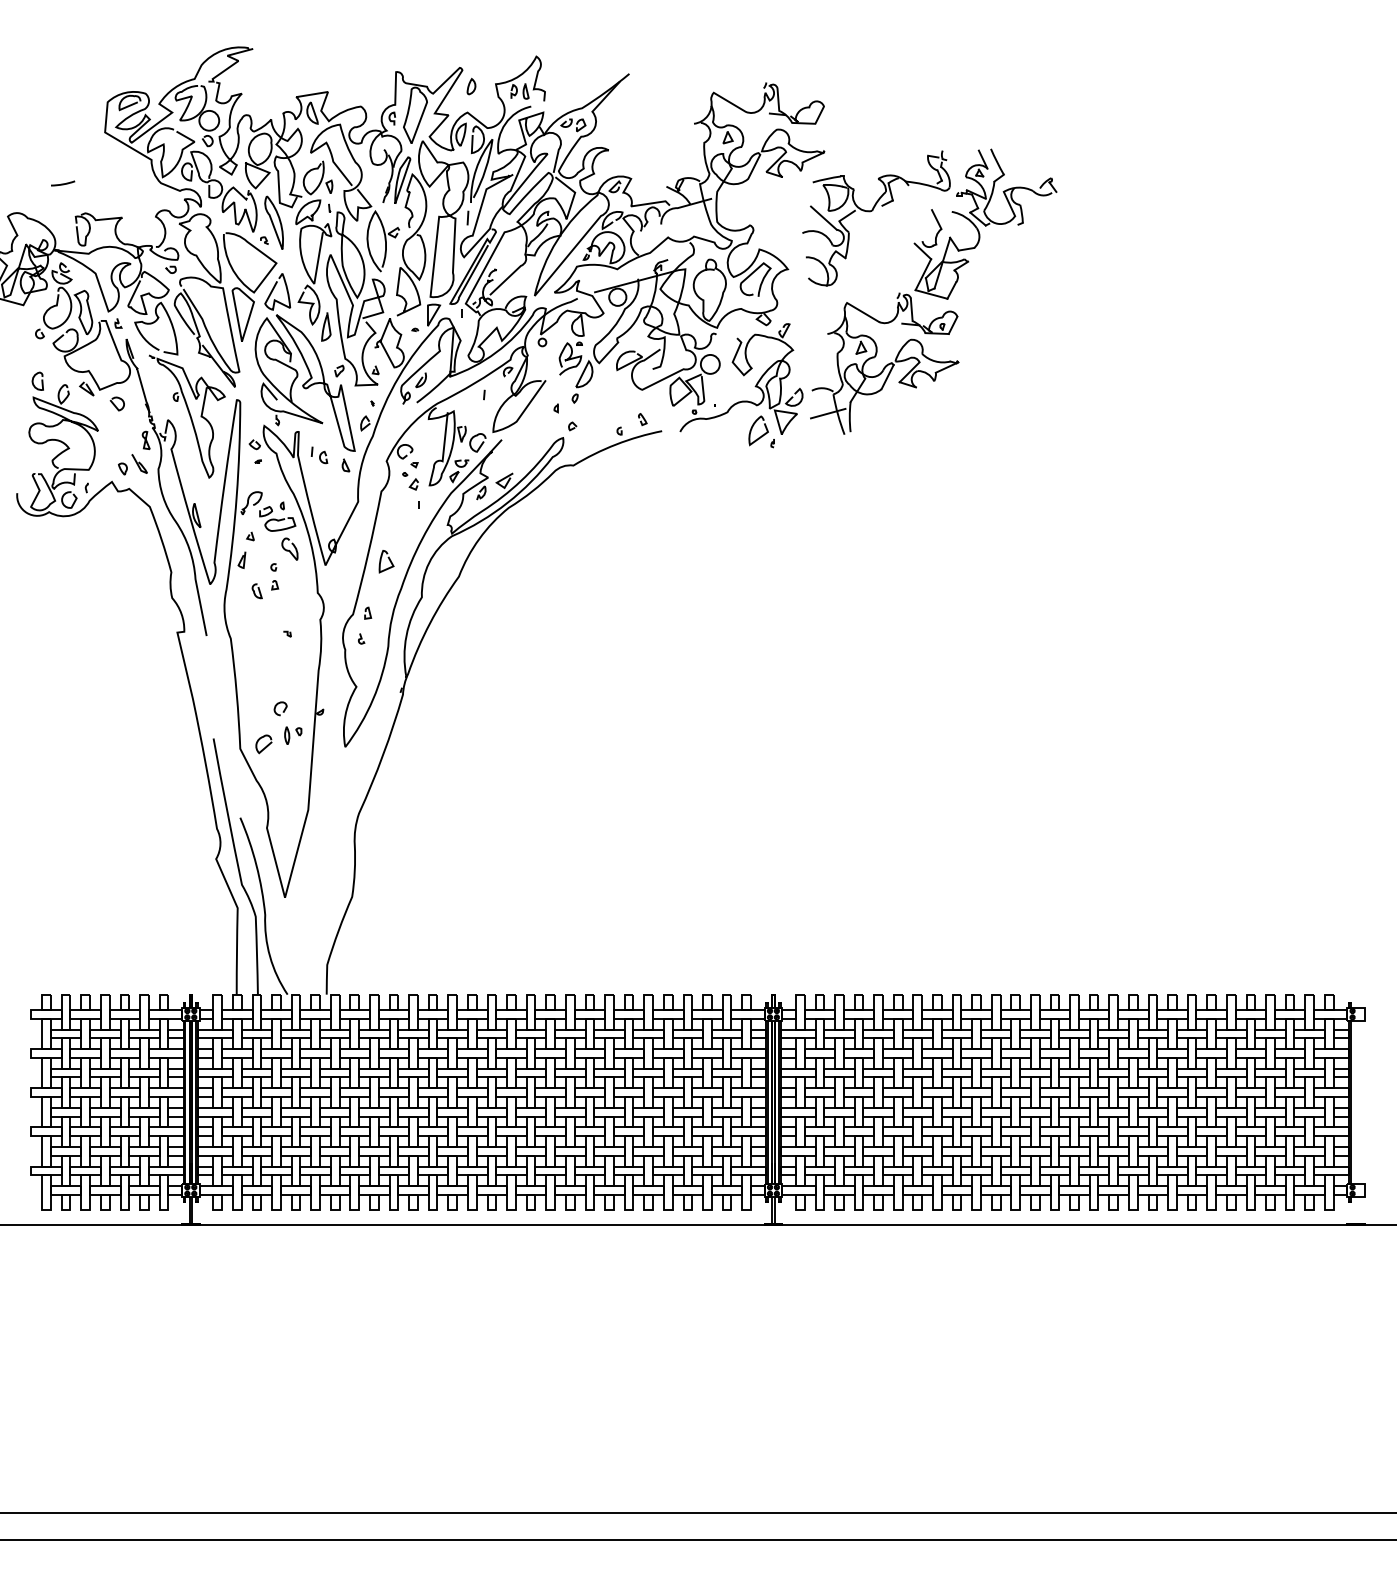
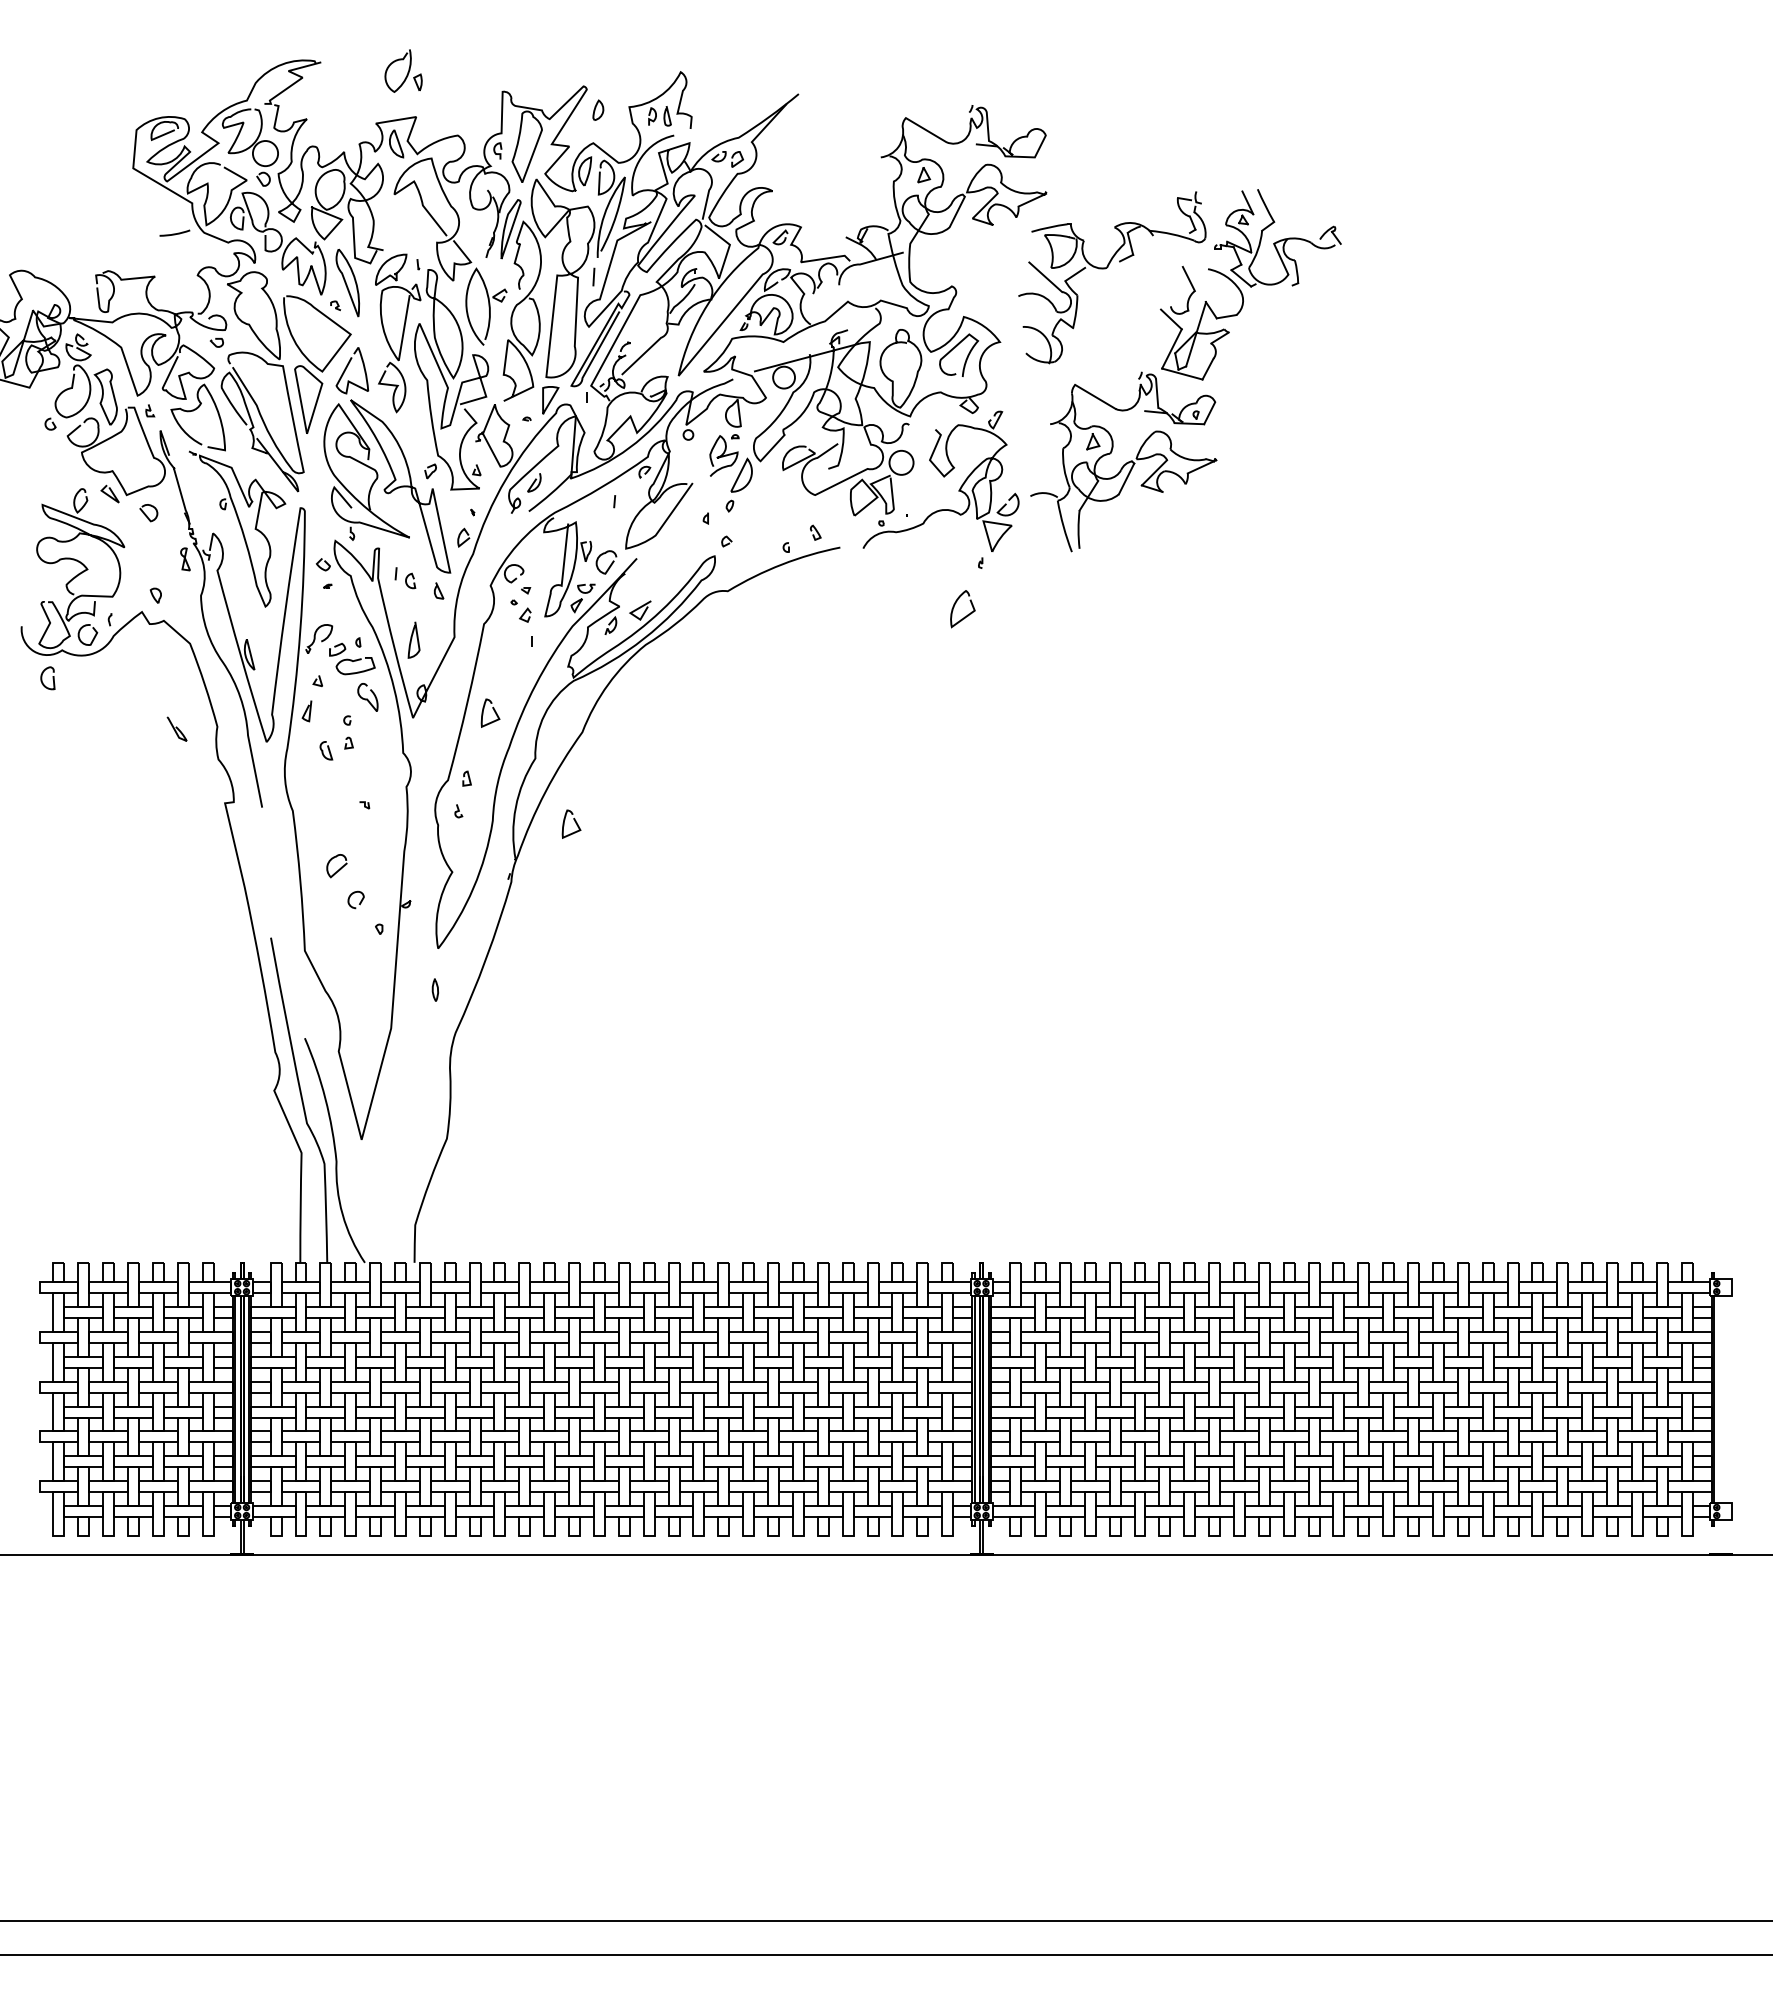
part: (317, 177) -> (403, 70), moved
curve: (62, 183) -> (174, 233), moved
curve: (325, 325) -> (412, 638), moved
curve: (33, 381) -> (42, 678), moved
line: (828, 413) -> (1051, 525), removed
curve: (762, 435) -> (967, 614), moved
curve: (139, 463) -> (176, 728), moved
curve: (452, 646) -> (574, 821), added
curve: (285, 735) -> (433, 989), moved
curve: (265, 746) -> (339, 868), moved

